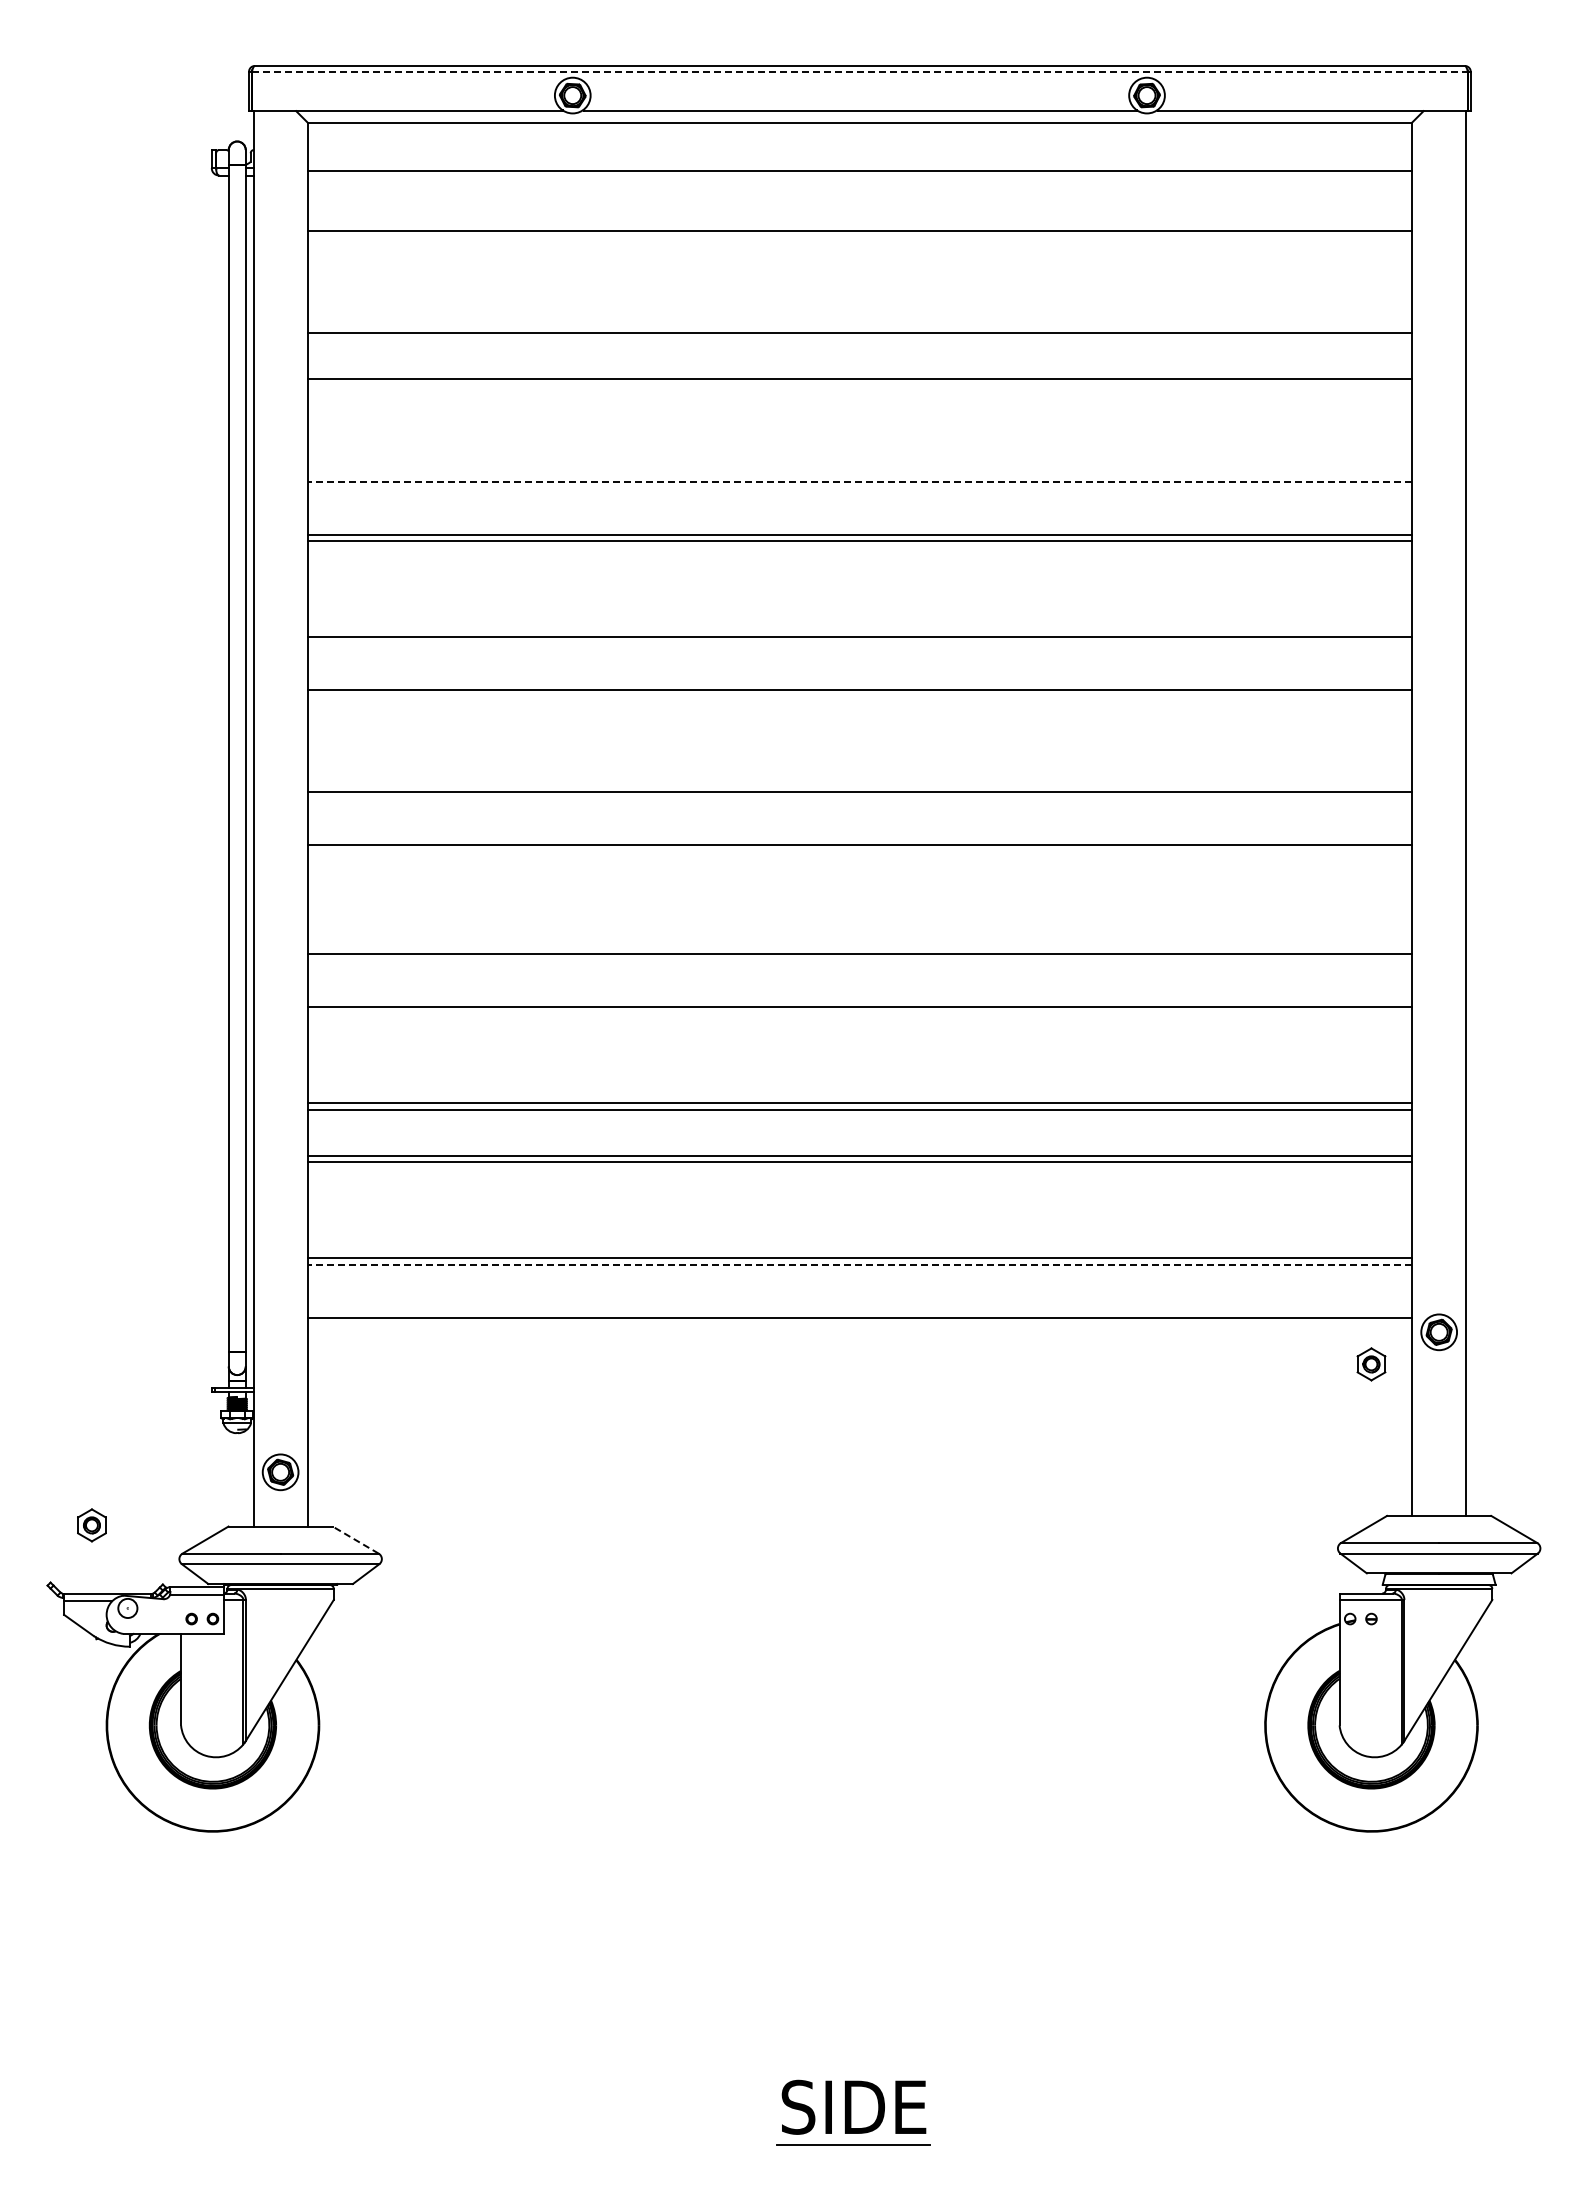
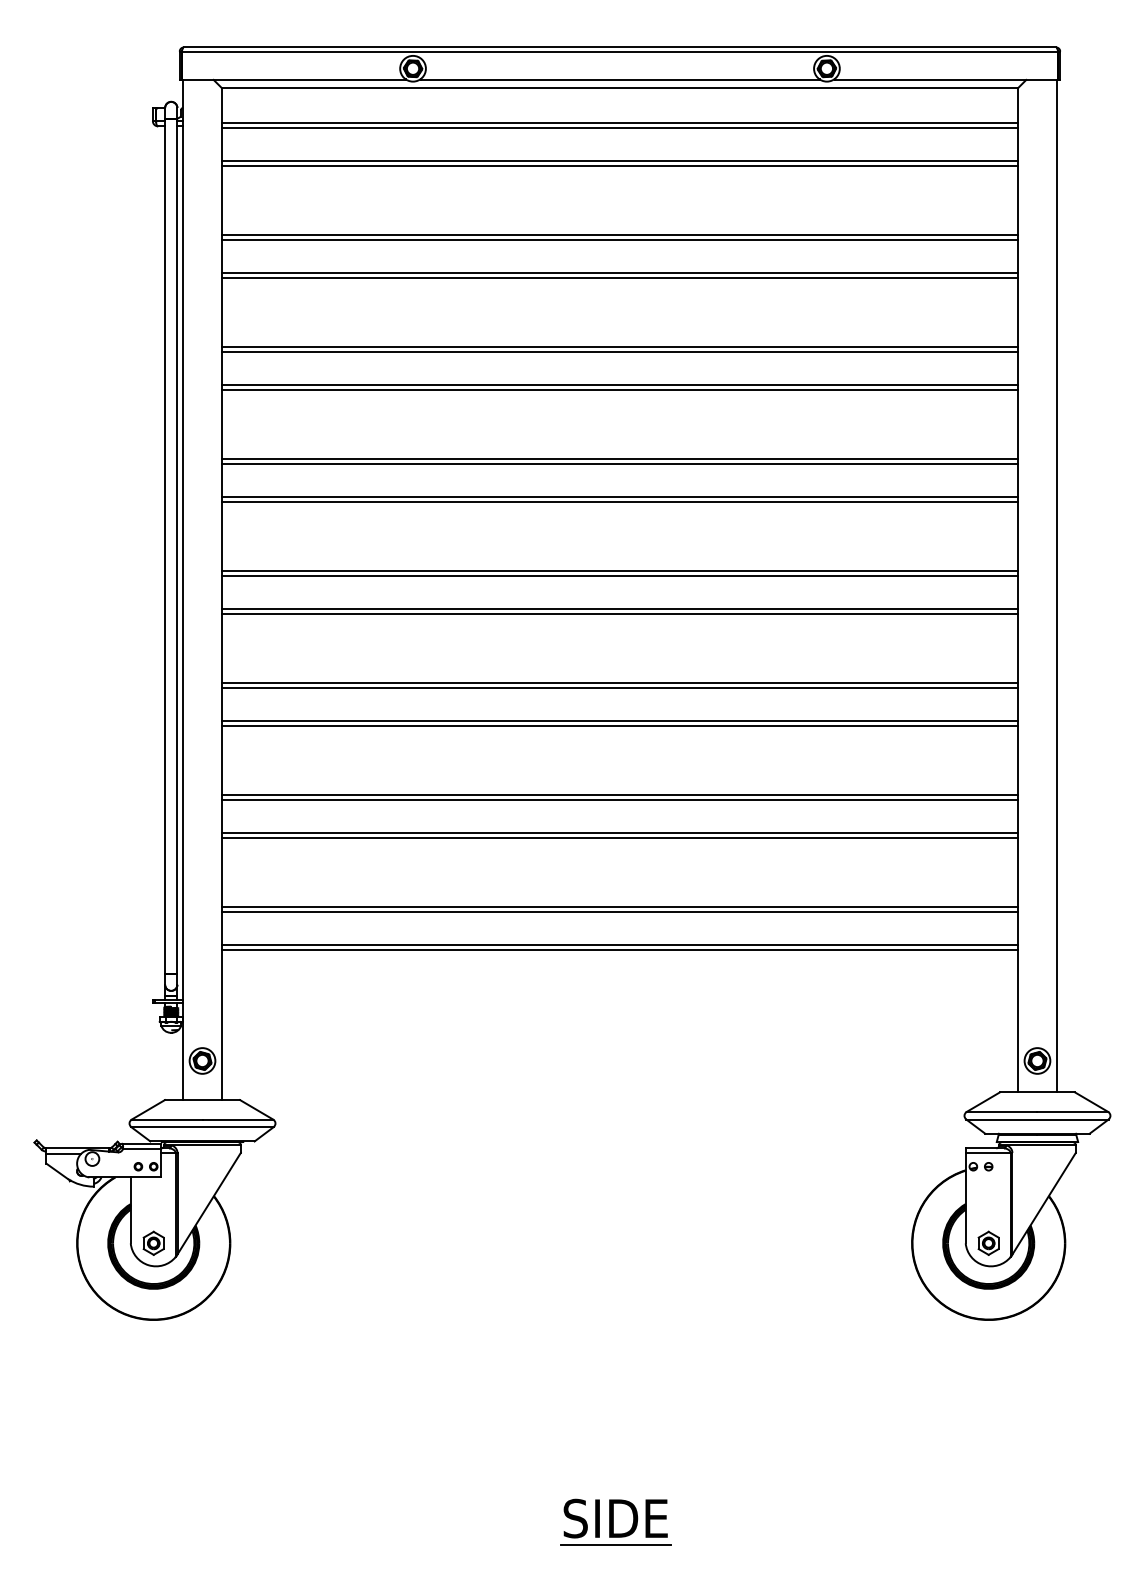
line: (860, 71) -> (620, 51), dashed -> solid
line: (859, 178) -> (619, 128), added
line: (859, 224) -> (619, 161), added
line: (859, 326) -> (619, 235), added
line: (859, 386) -> (619, 278), added
line: (859, 481) -> (619, 346), dashed -> solid
line: (859, 488) -> (619, 351), added
line: (859, 643) -> (619, 463), added
line: (859, 696) -> (619, 501), added
line: (859, 799) -> (619, 576), added
line: (859, 851) -> (619, 613), added
line: (859, 947) -> (619, 682), added
line: (859, 1000) -> (619, 720), added
line: (859, 1264) -> (619, 911), dashed -> solid
line: (859, 1310) -> (619, 944), added
part: (1438, 1332) -> (1036, 1061), moved
part: (1371, 1364) -> (988, 1243), moved
part: (91, 1525) -> (153, 1243), moved
line: (355, 1540) -> (256, 1110), dashed -> solid

